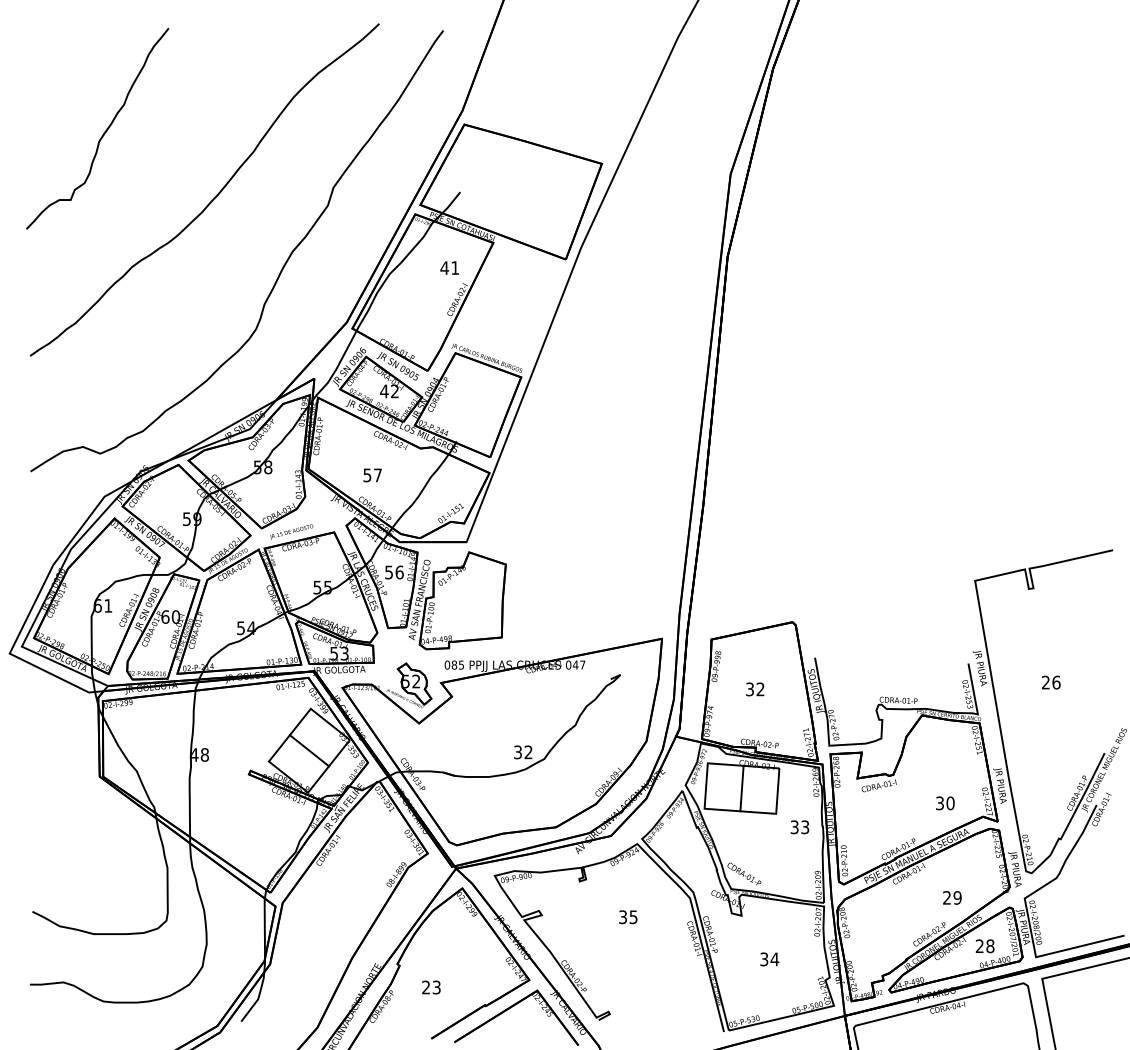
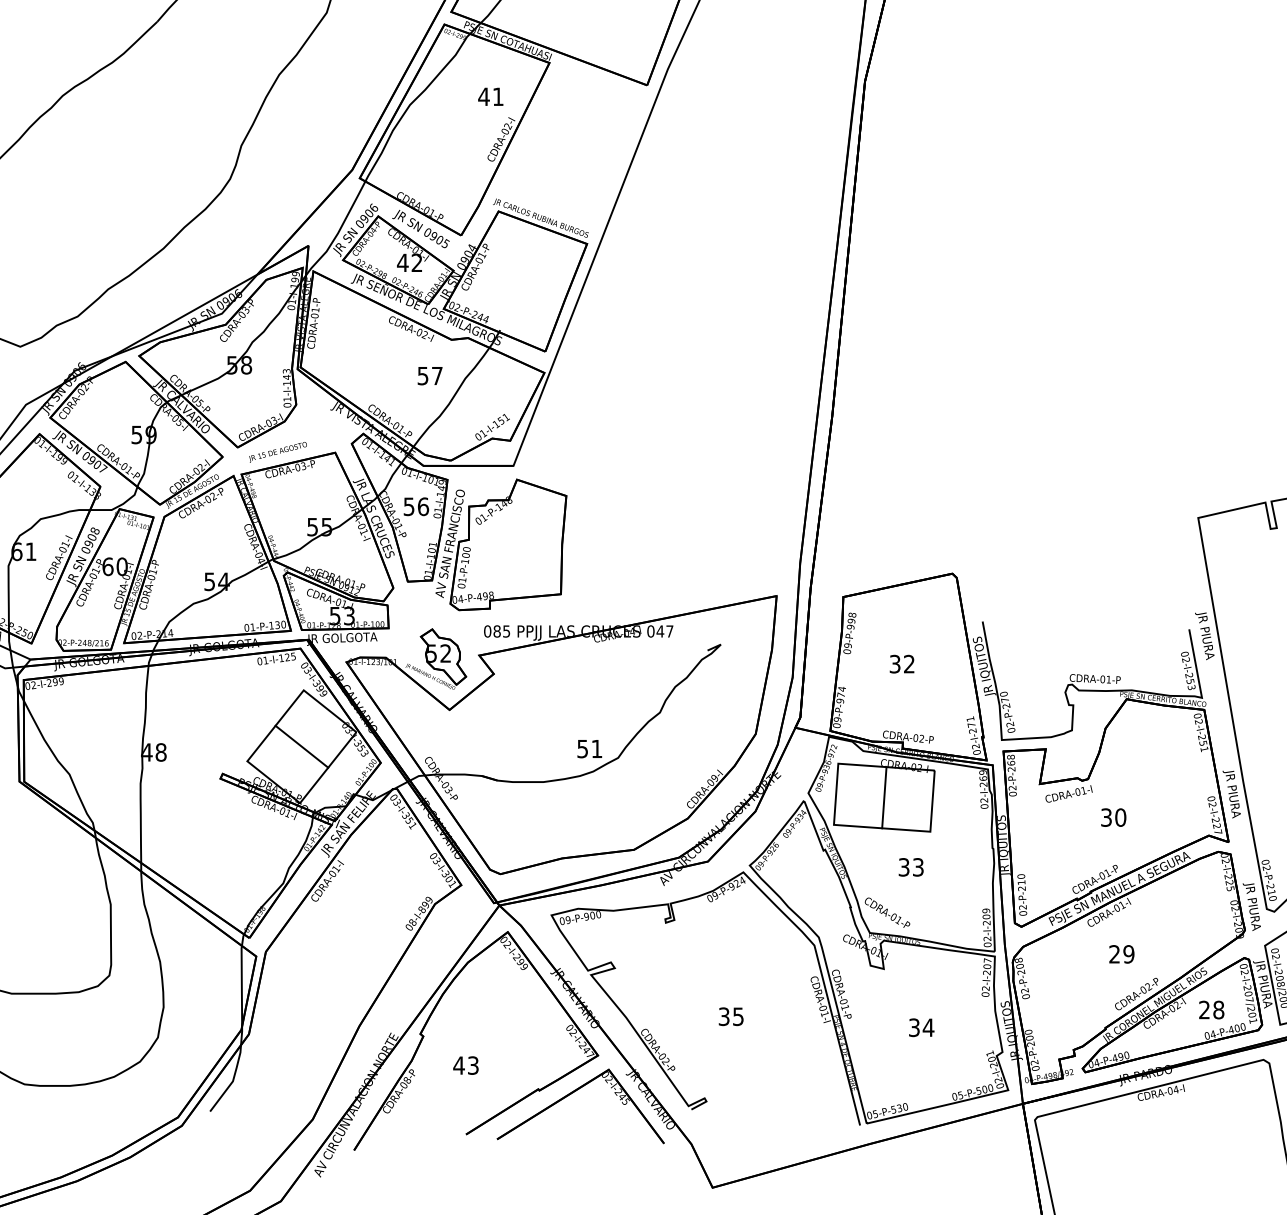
text: (372, 475) -> (429, 376), moved
text: (523, 751) -> (590, 747), 32 -> 51
text: (945, 803) -> (1113, 817), moved
text: (799, 827) -> (910, 867), moved
text: (952, 897) -> (1121, 953), moved
text: (628, 917) -> (731, 1017), moved
text: (425, 987) -> (458, 1065), 23 -> 43

